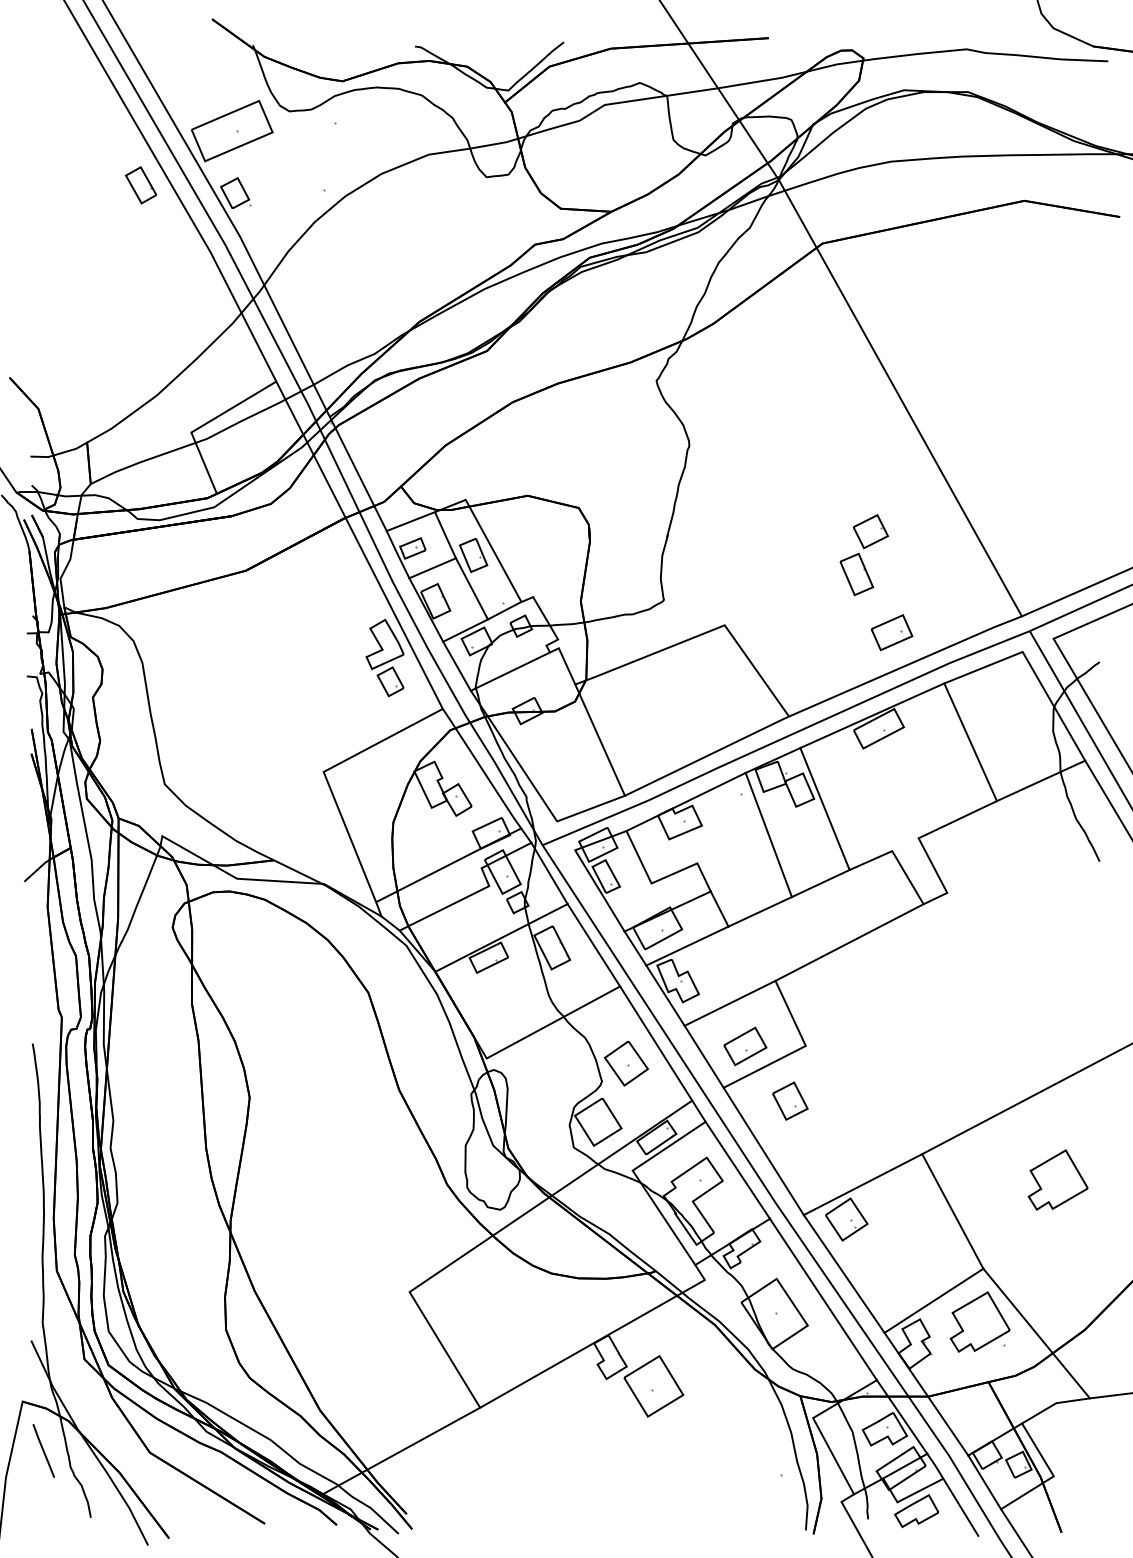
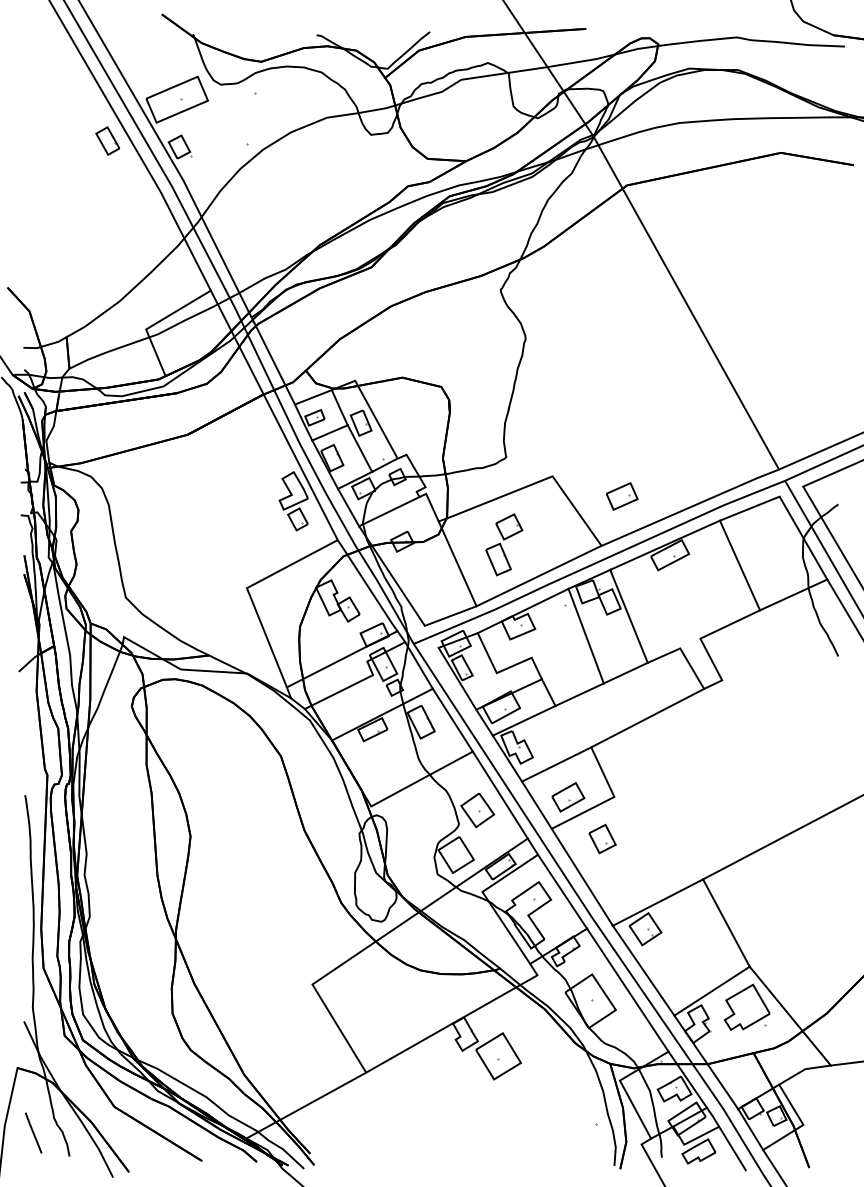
part: (864, 555) -> (504, 545), moved
part: (891, 632) -> (621, 496), moved
part: (1057, 1179) -> (806, 898), removed
line: (43, 1450) -> (33, 1132), moved

